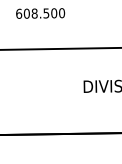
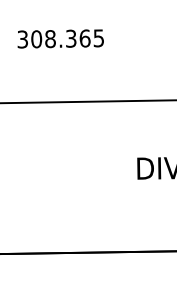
text: (40, 13) -> (60, 38), 608.500 -> 308.365

